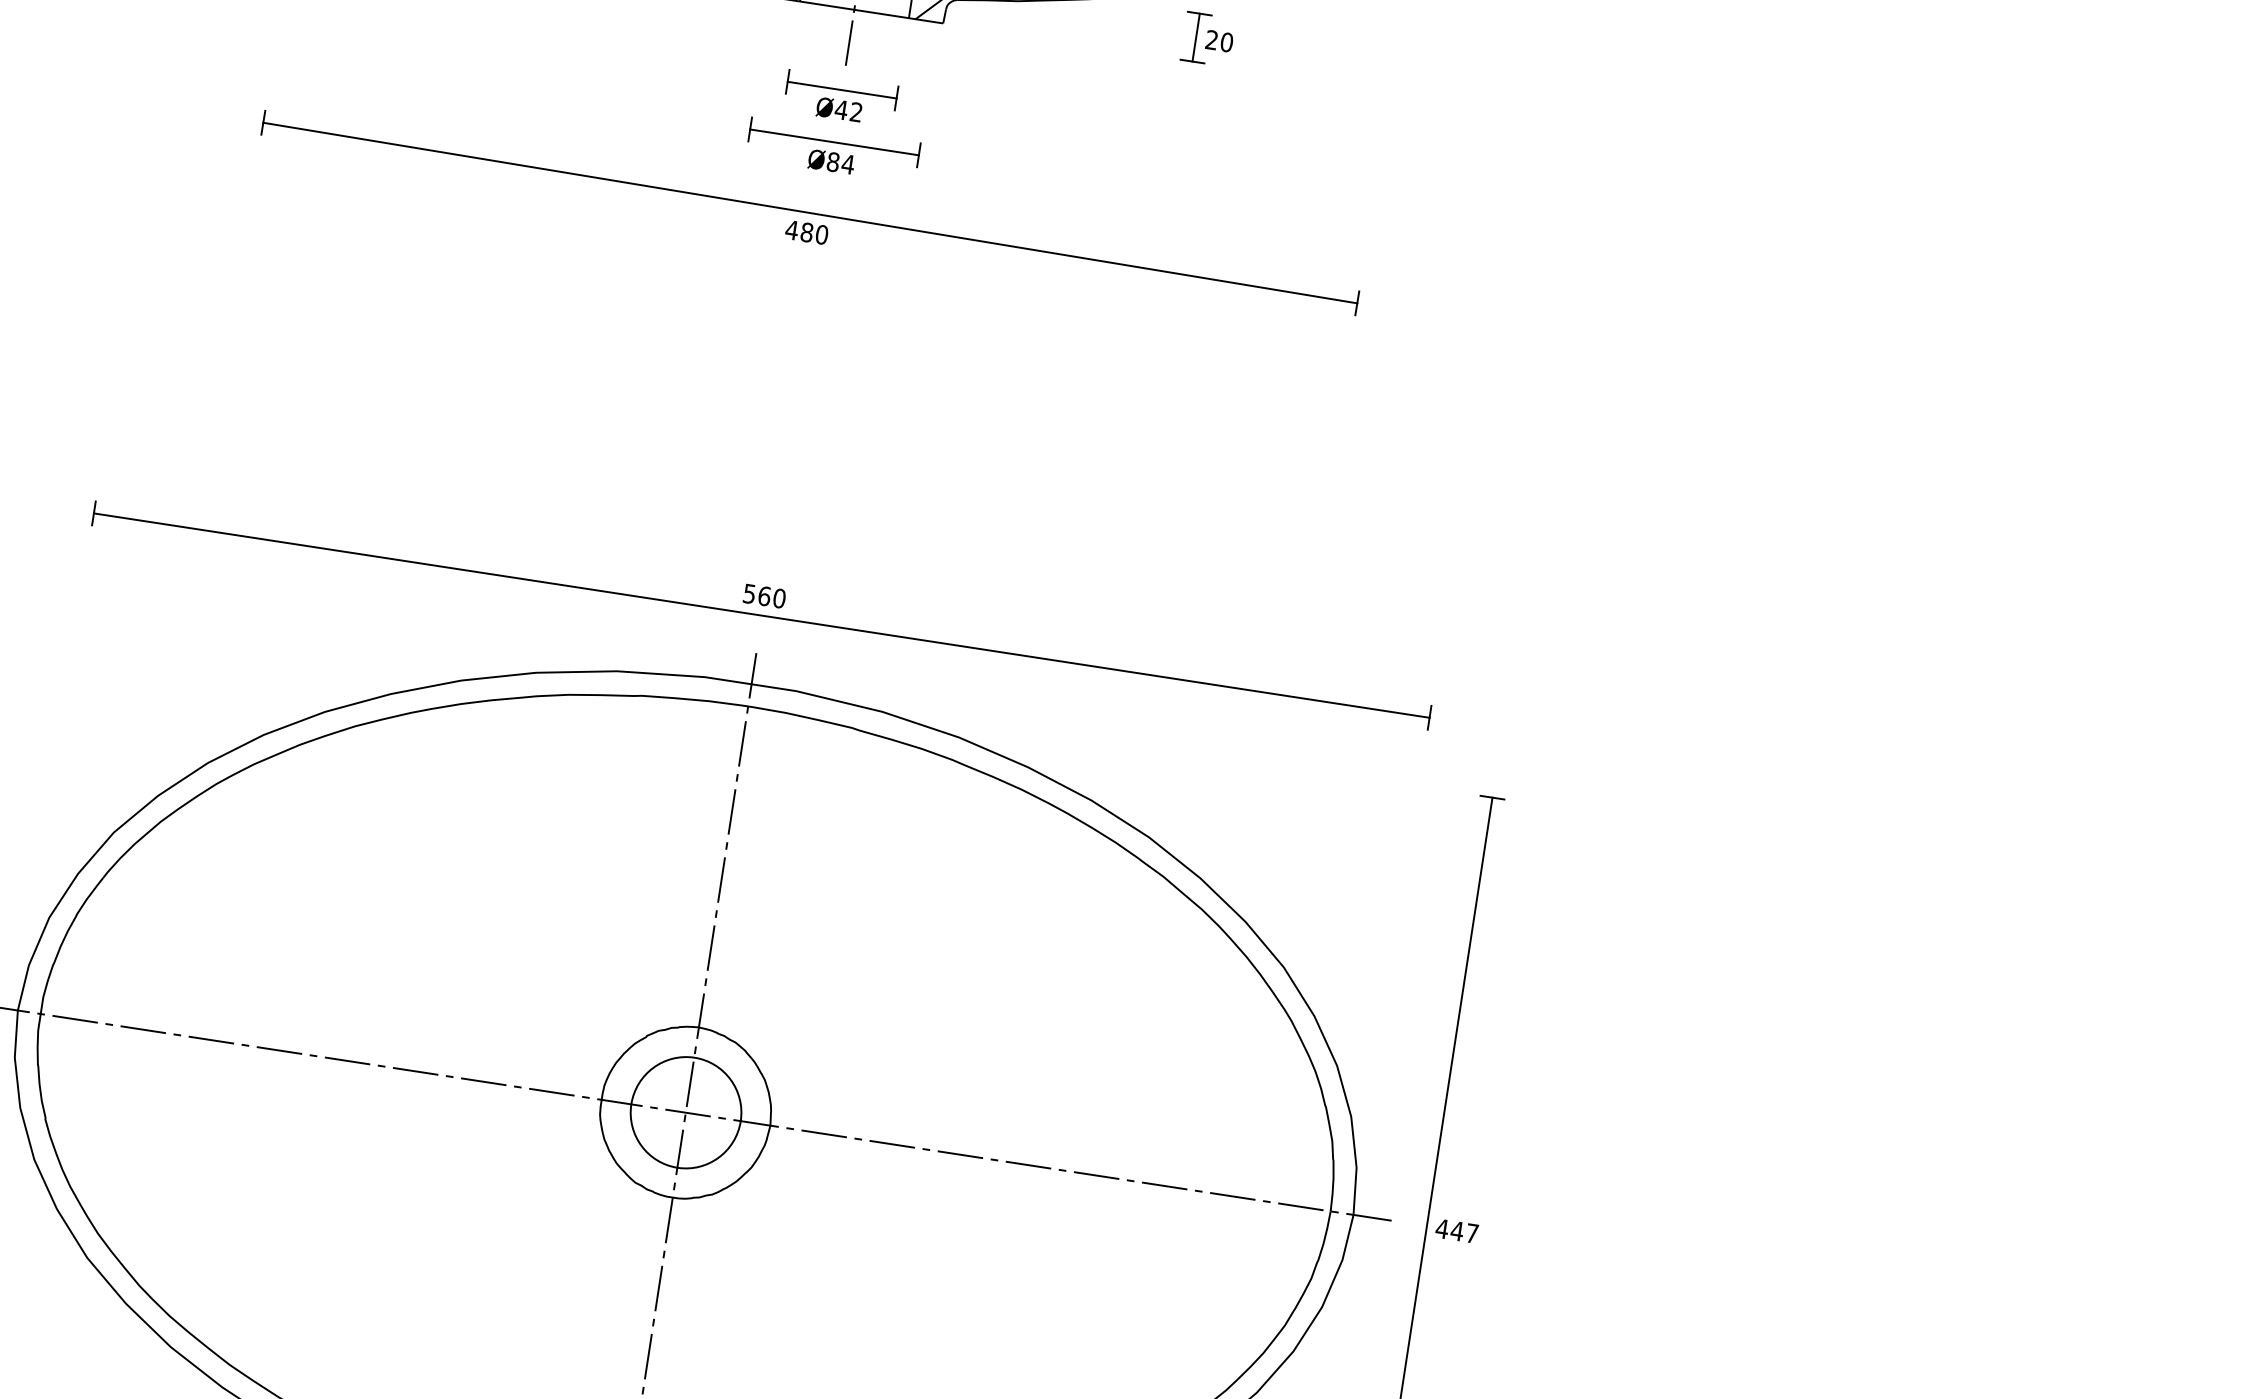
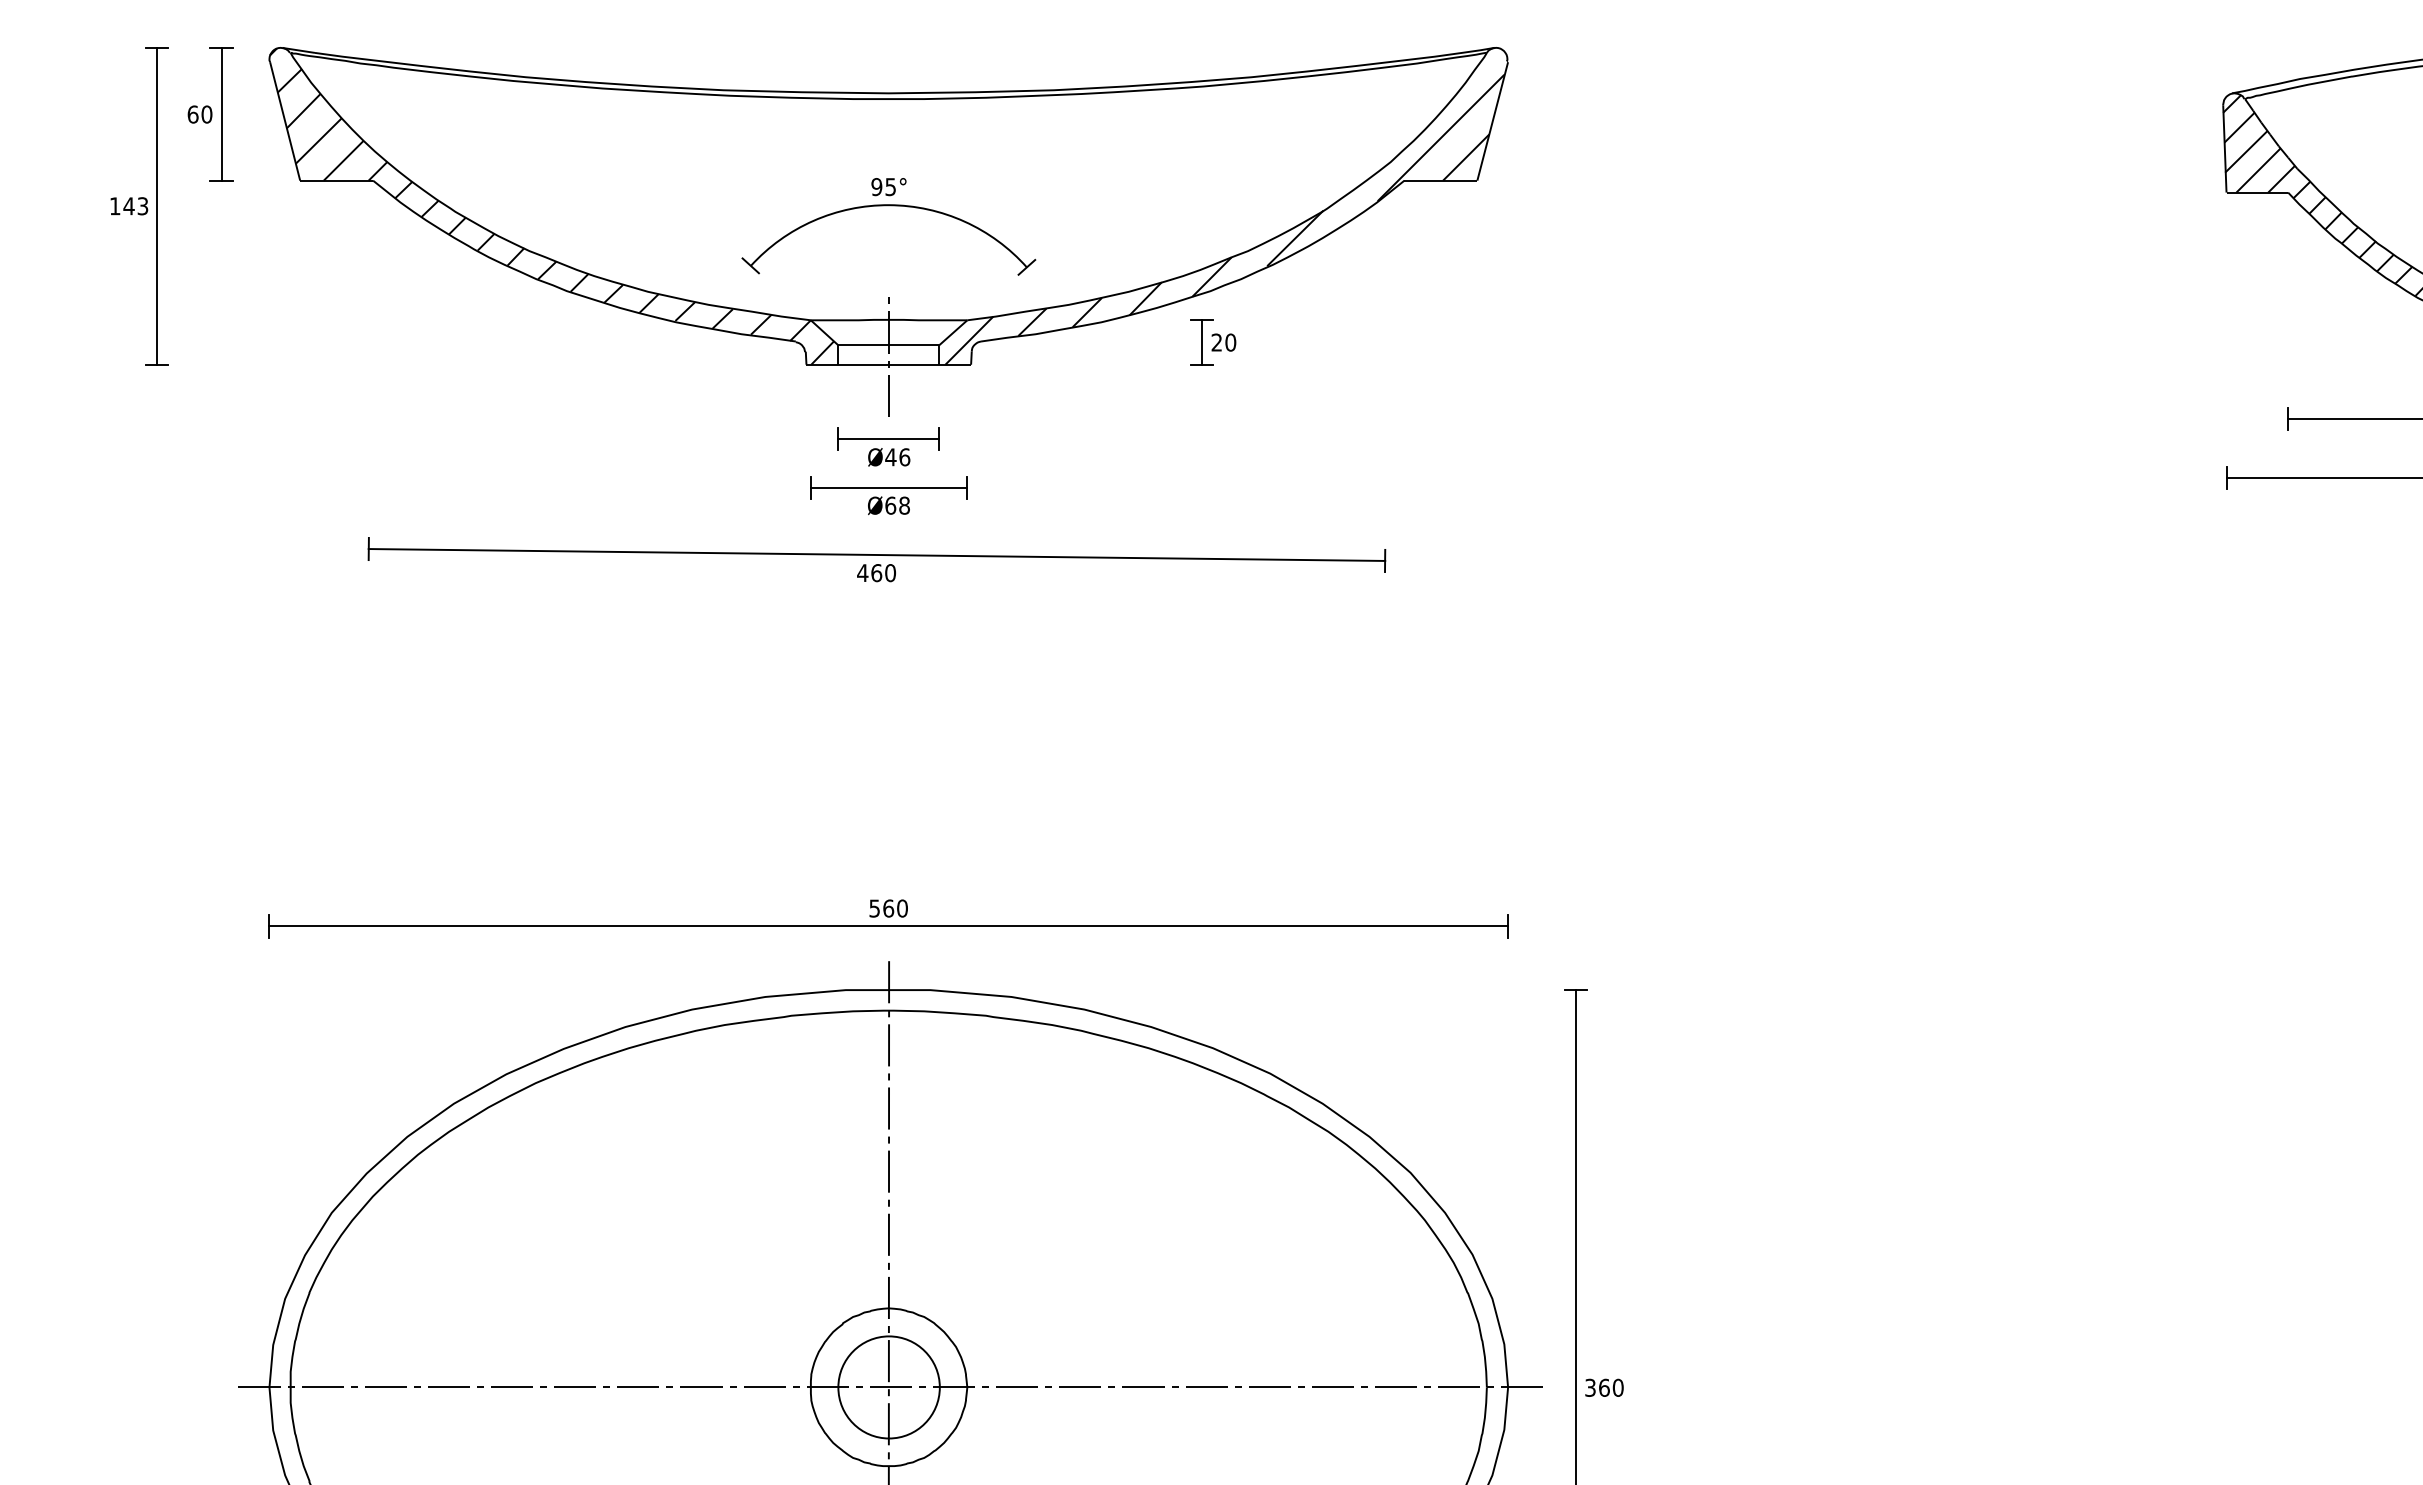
text: (856, 112) -> (904, 457), Ø42 -> Ø46
text: (840, 163) -> (897, 505), Ø84 -> Ø68
text: (806, 232) -> (876, 573), 480 -> 460
text: (1456, 1230) -> (1603, 1387), 447 -> 360

